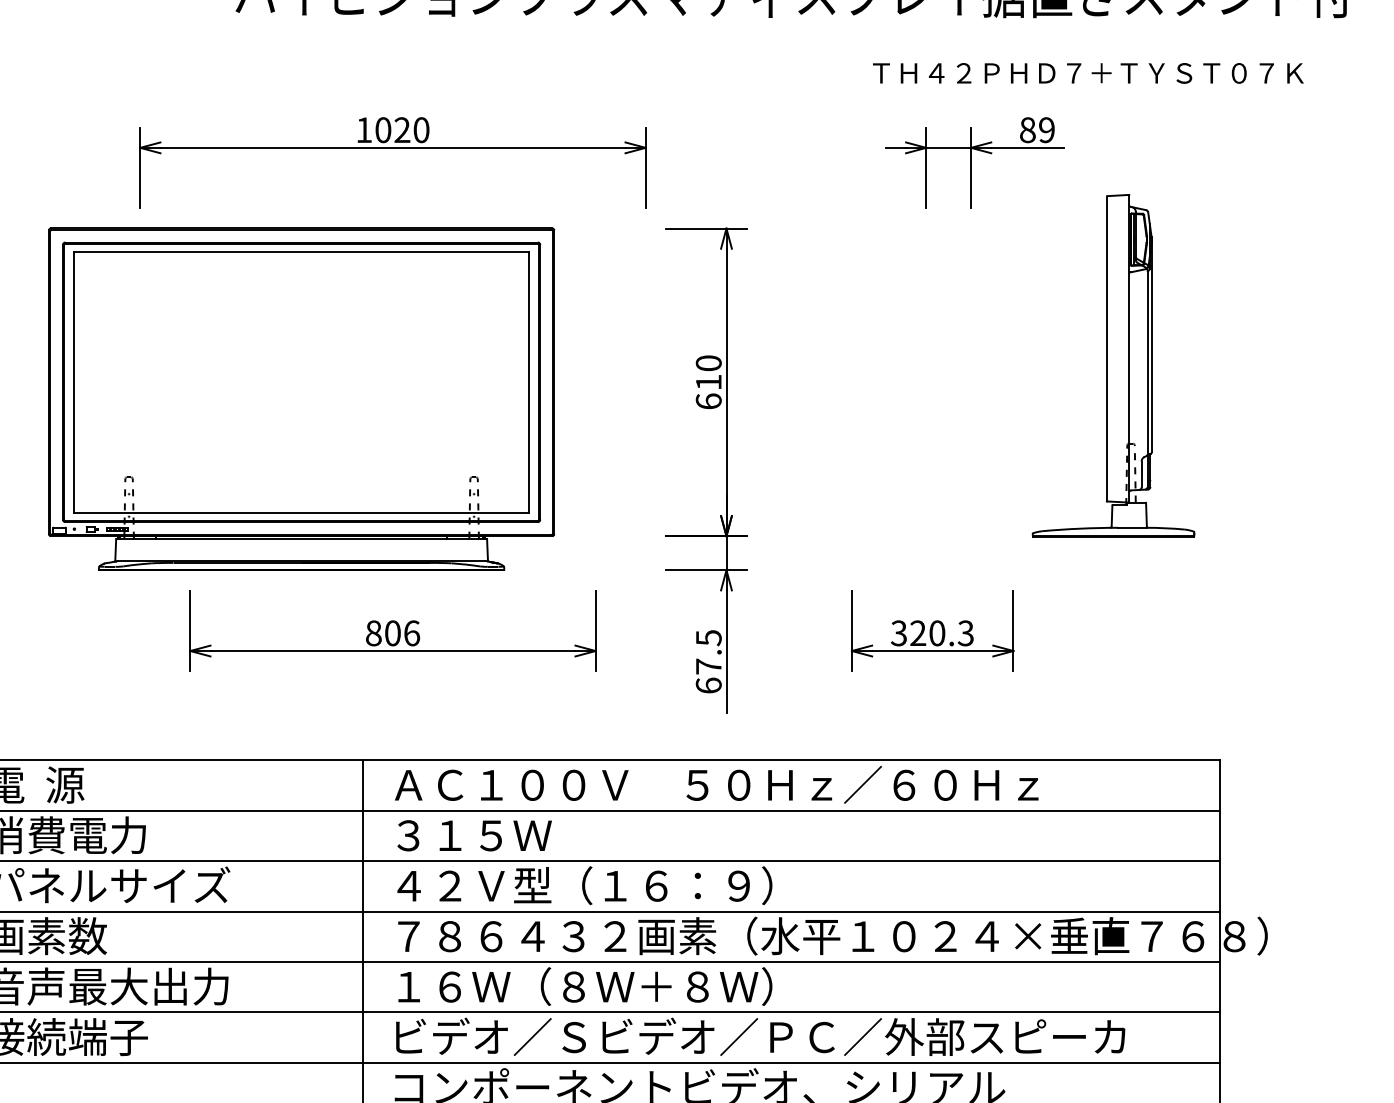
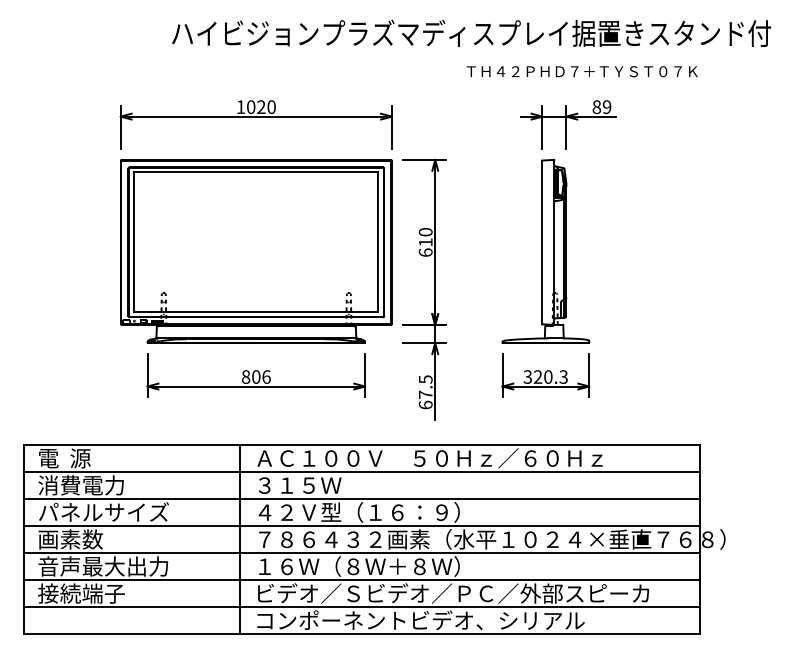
text: (1086, 73) -> (581, 71), moved
part: (1112, 365) -> (545, 251), moved
part: (301, 399) -> (256, 251), moved

